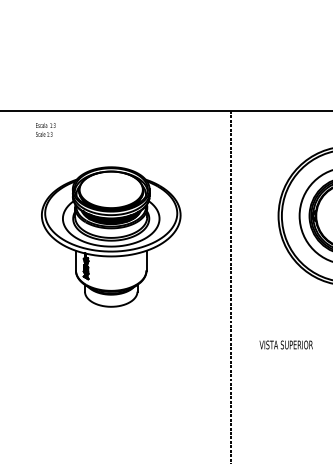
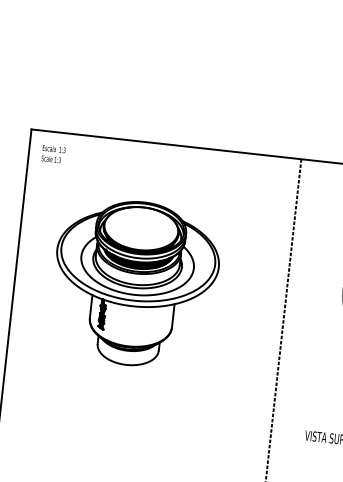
text: (45, 129) -> (53, 153), moved
part: (111, 236) -> (135, 283), moved

